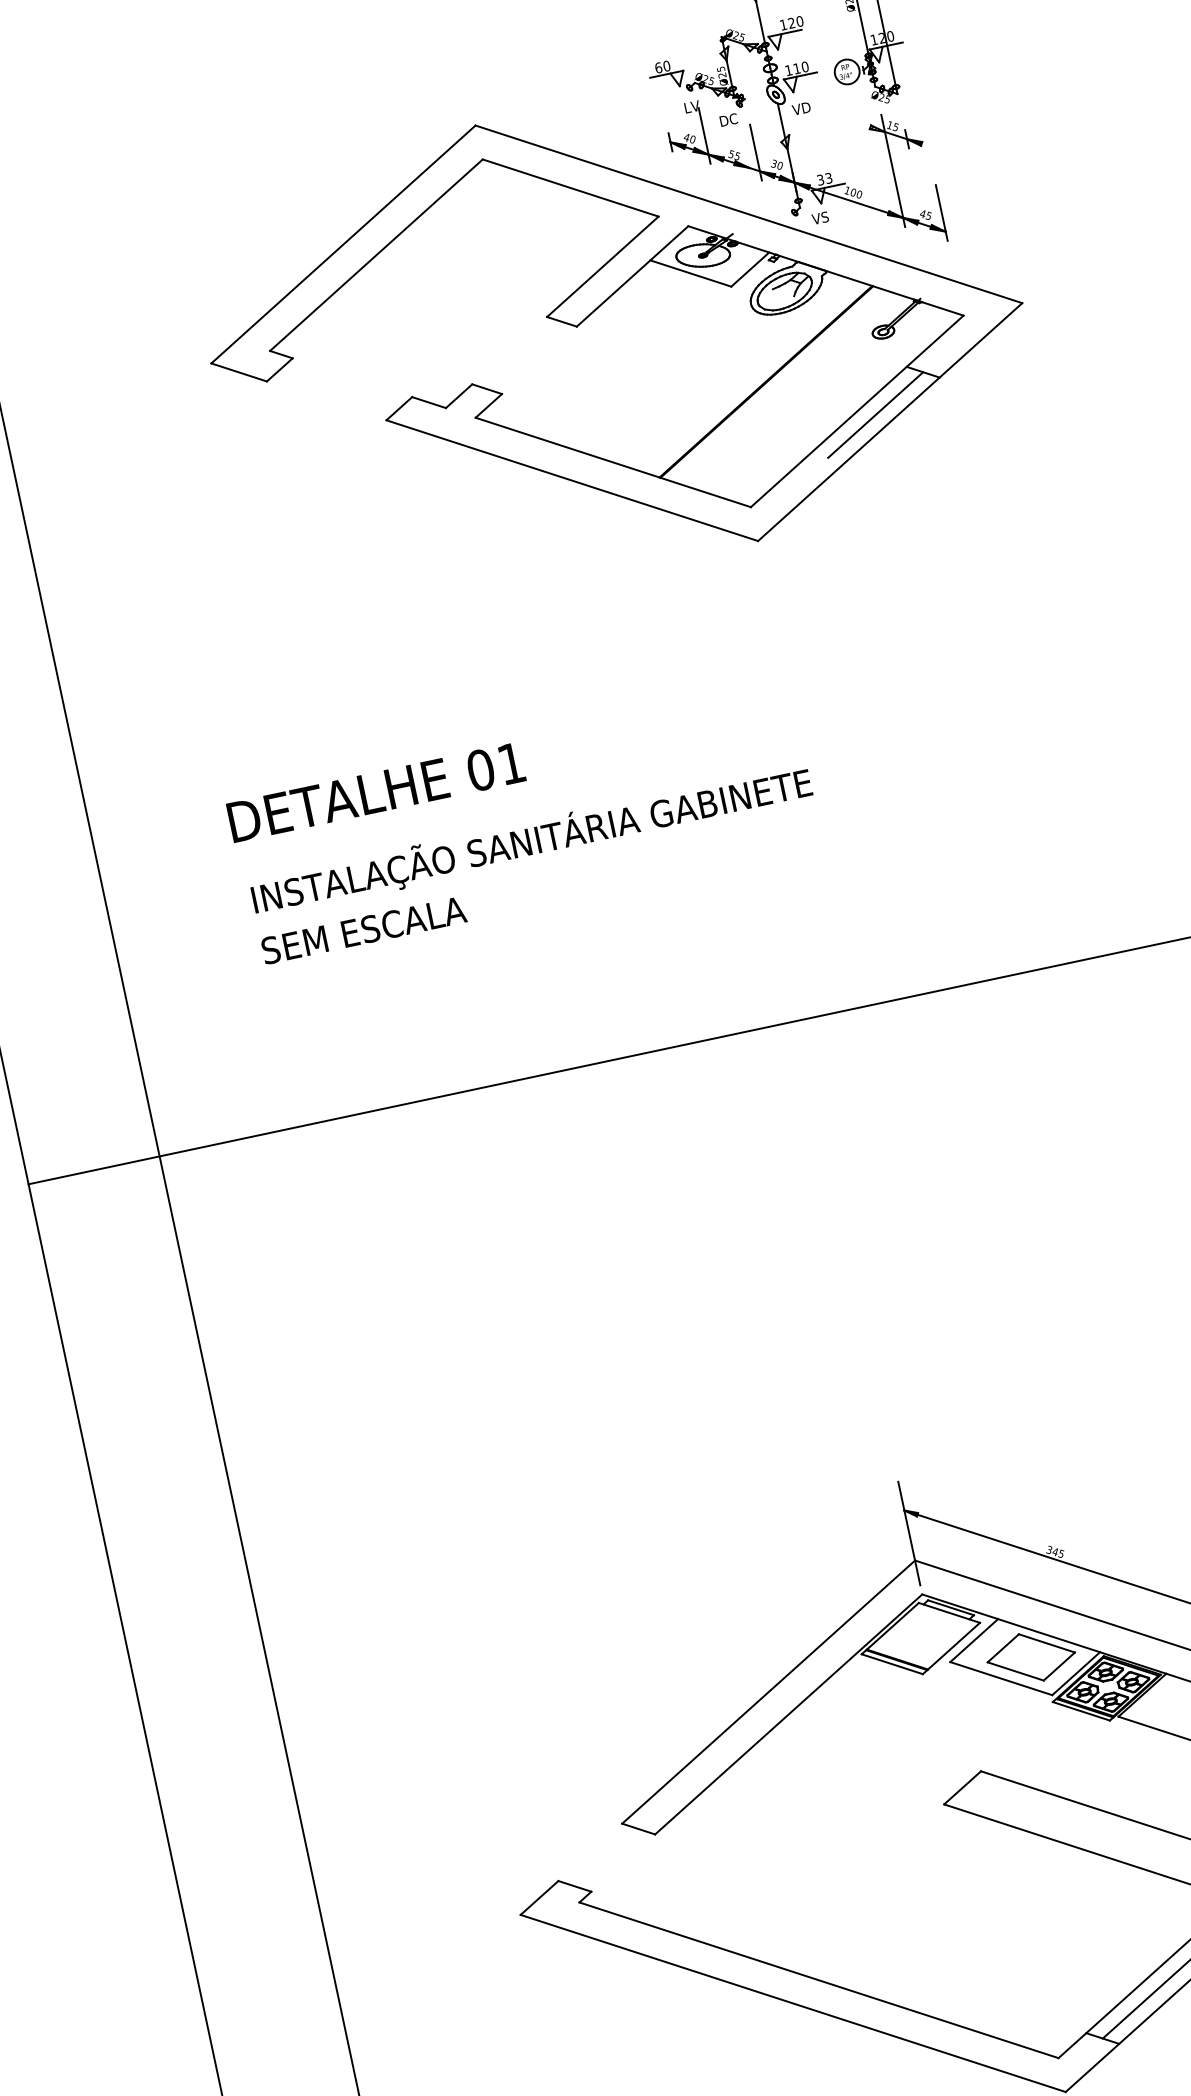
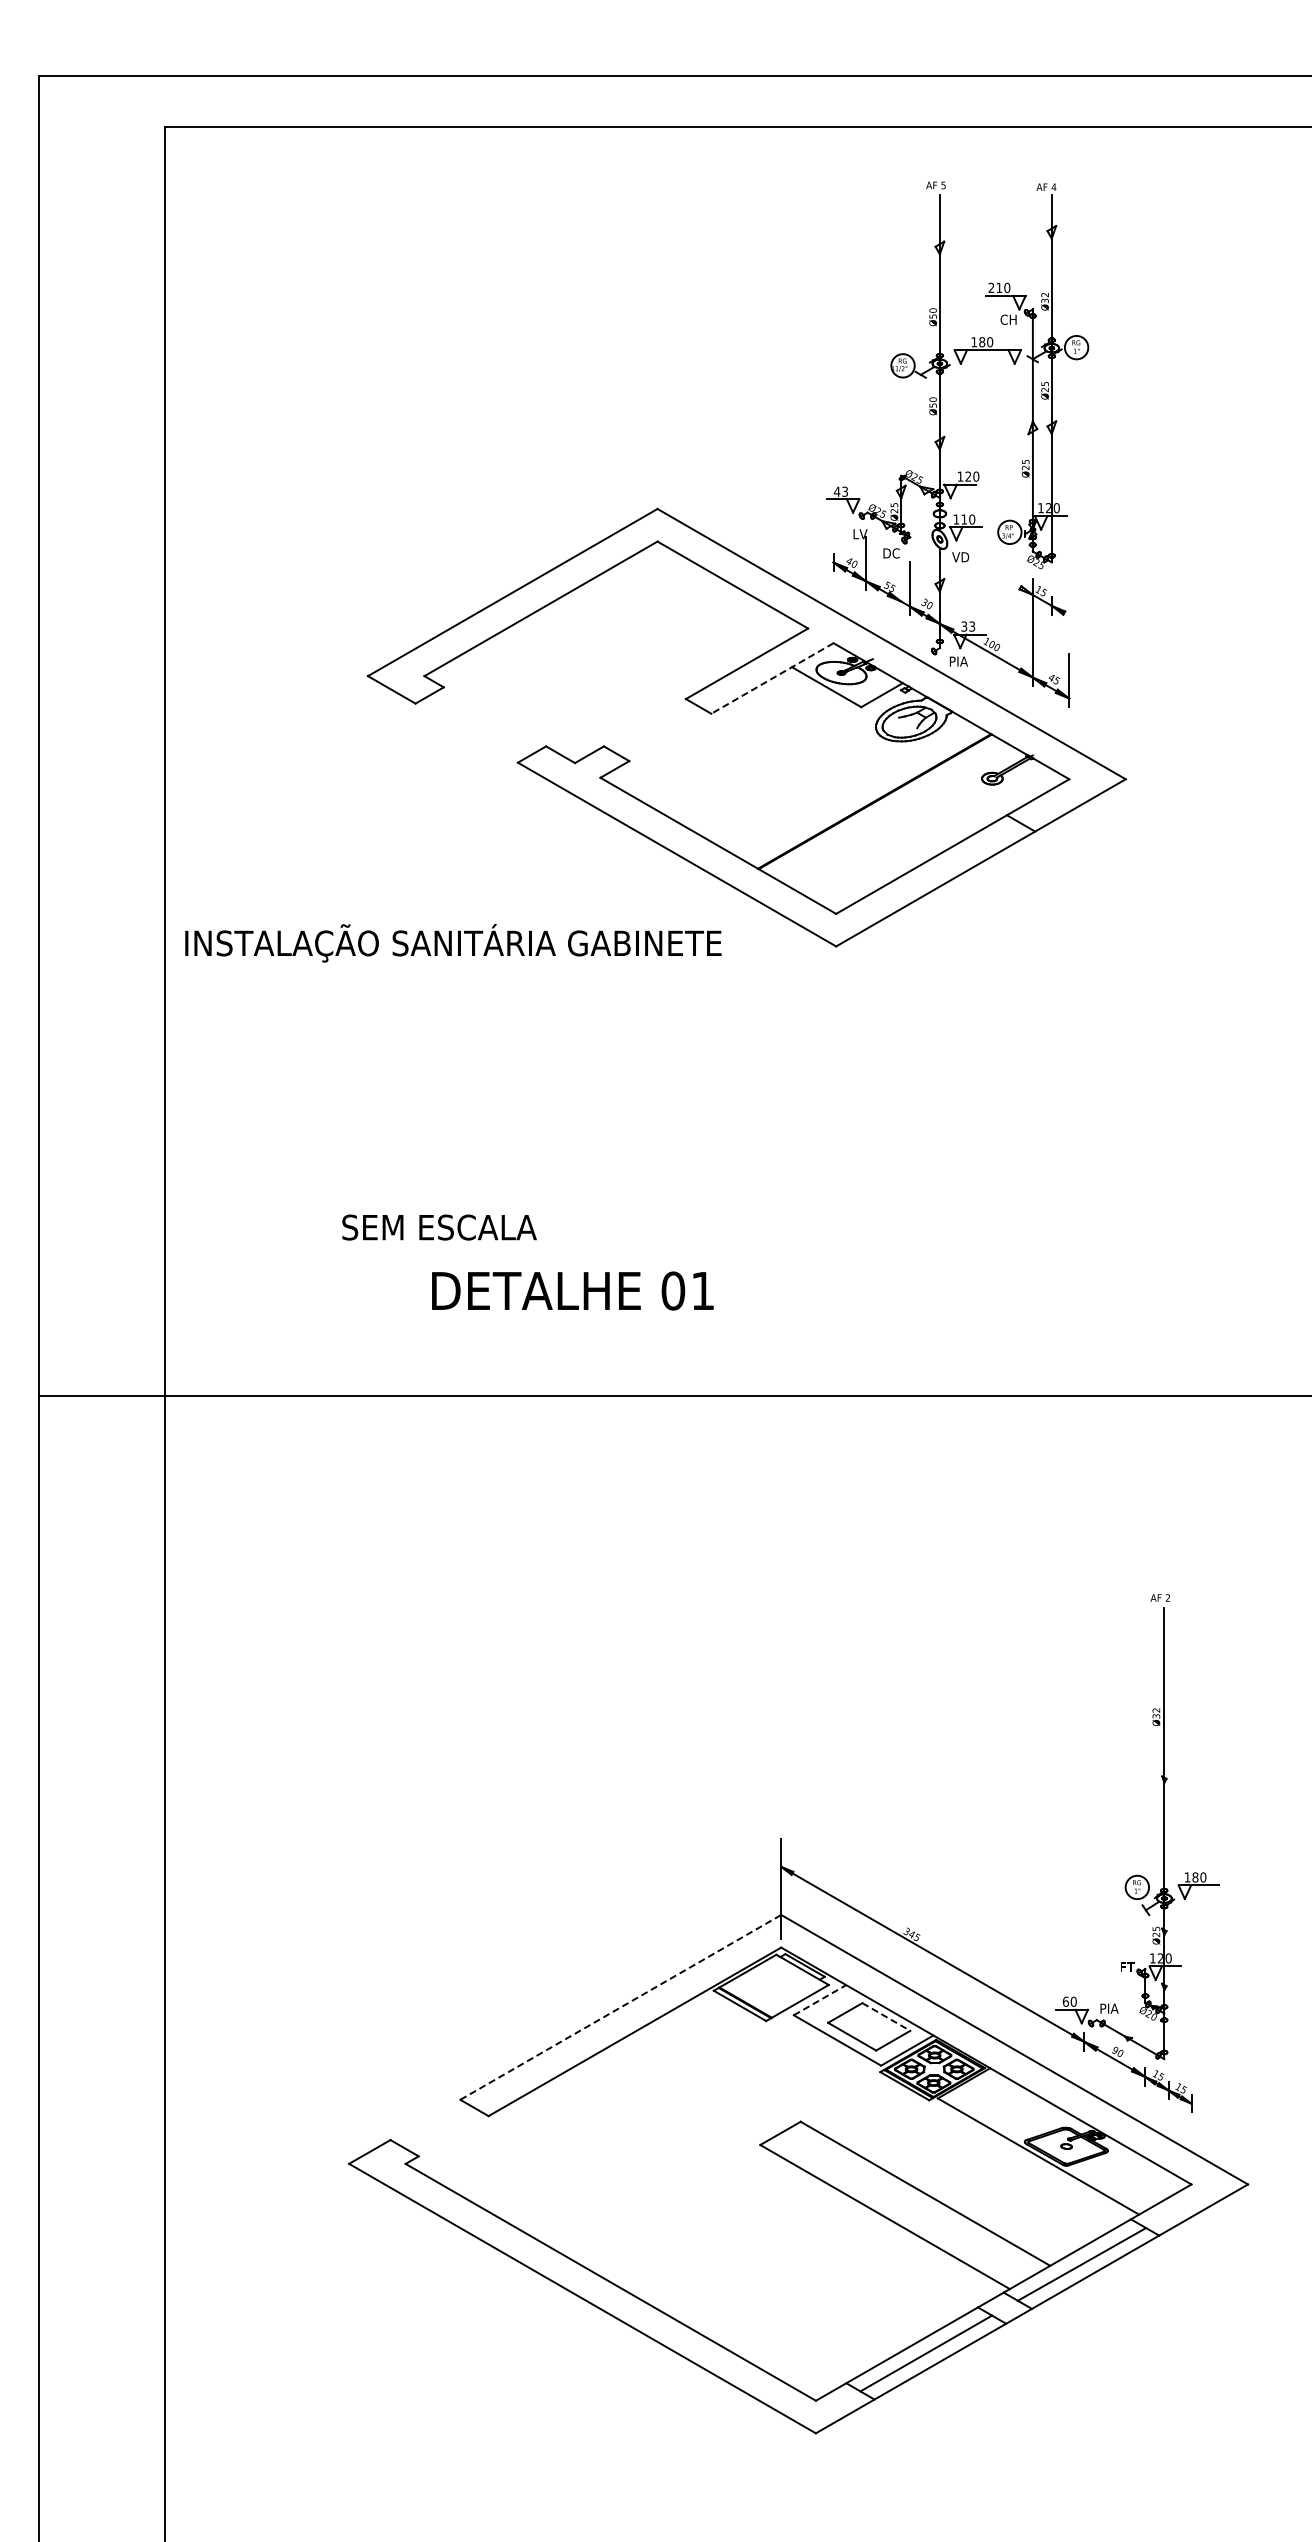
text: (663, 66) -> (841, 491), 60 -> 43
text: (822, 217) -> (958, 661), VS -> PIA
line: (632, 276) -> (772, 678), solid -> dashed
line: (875, 415) -> (968, 853), removed
text: (375, 791) -> (572, 1290), moved
text: (532, 841) -> (453, 943), moved
text: (363, 930) -> (439, 1227), moved
line: (974, 1639) -> (820, 1999), solid -> dashed
line: (1046, 1642) -> (886, 2016), solid -> dashed
line: (769, 1692) -> (621, 2007), solid -> dashed

